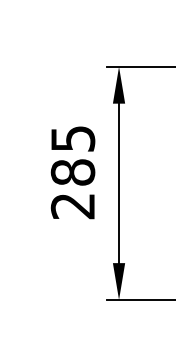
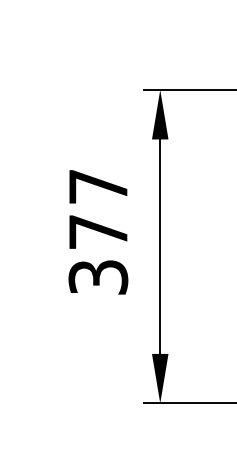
text: (73, 172) -> (98, 232), 285 -> 377

